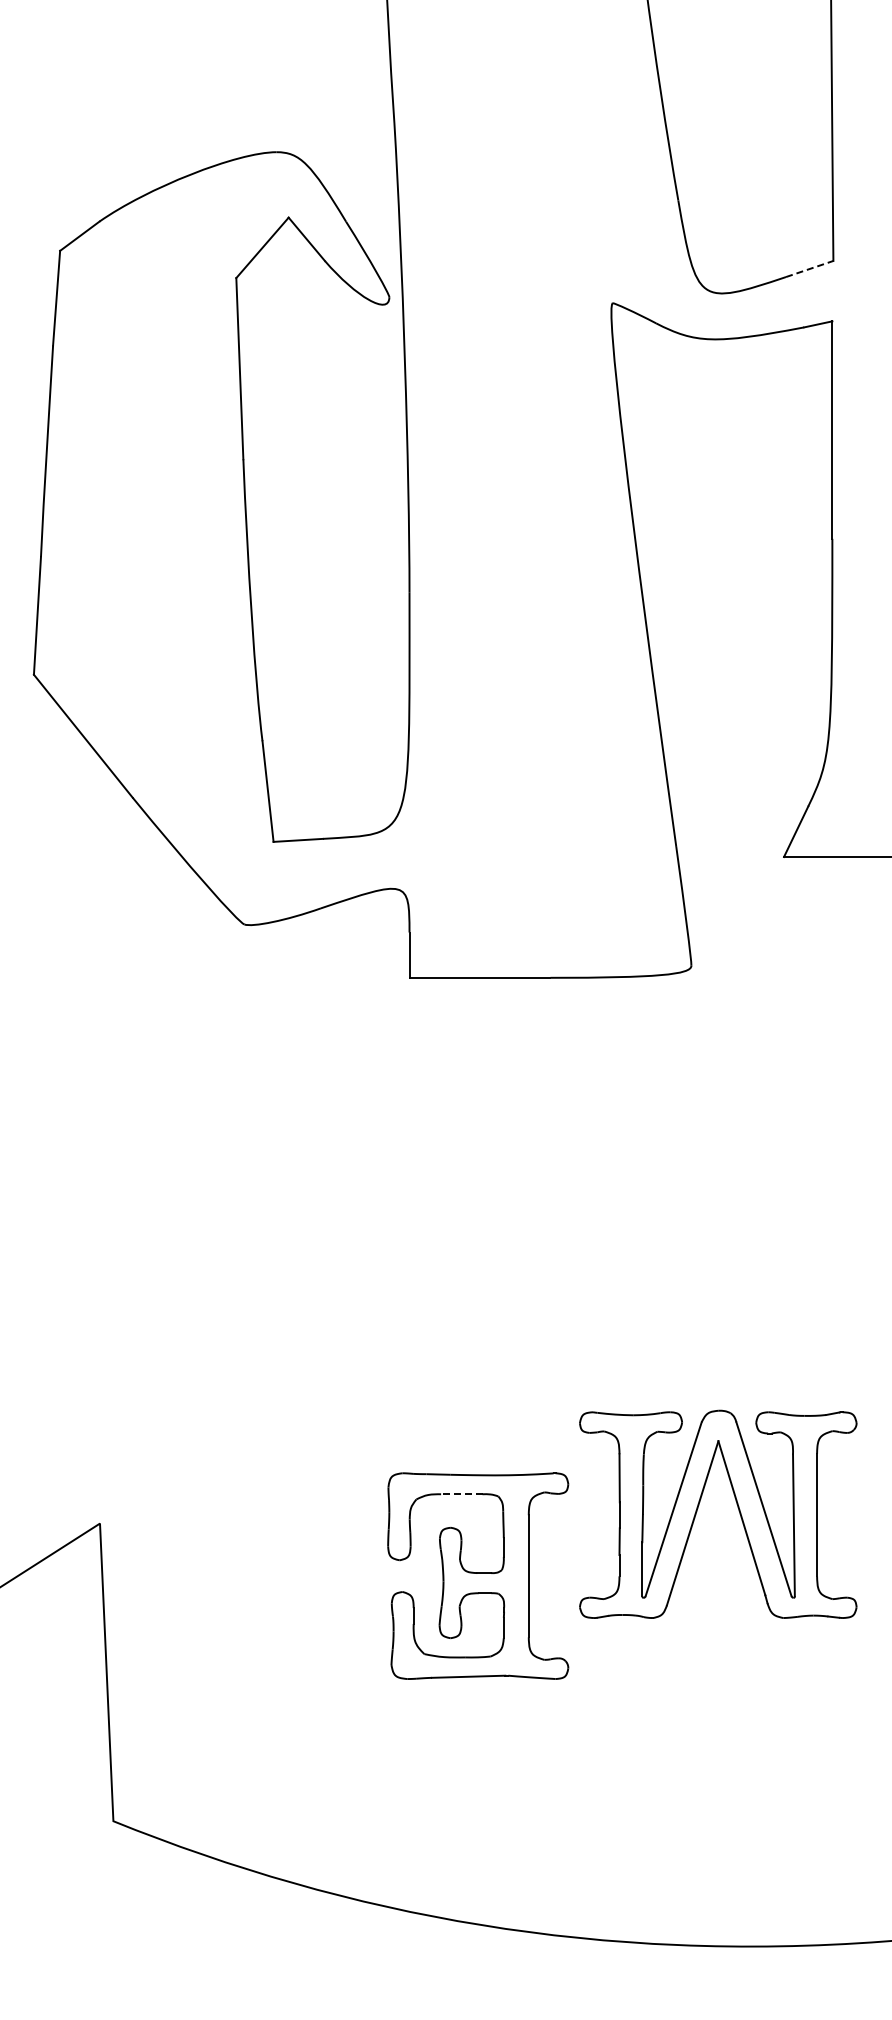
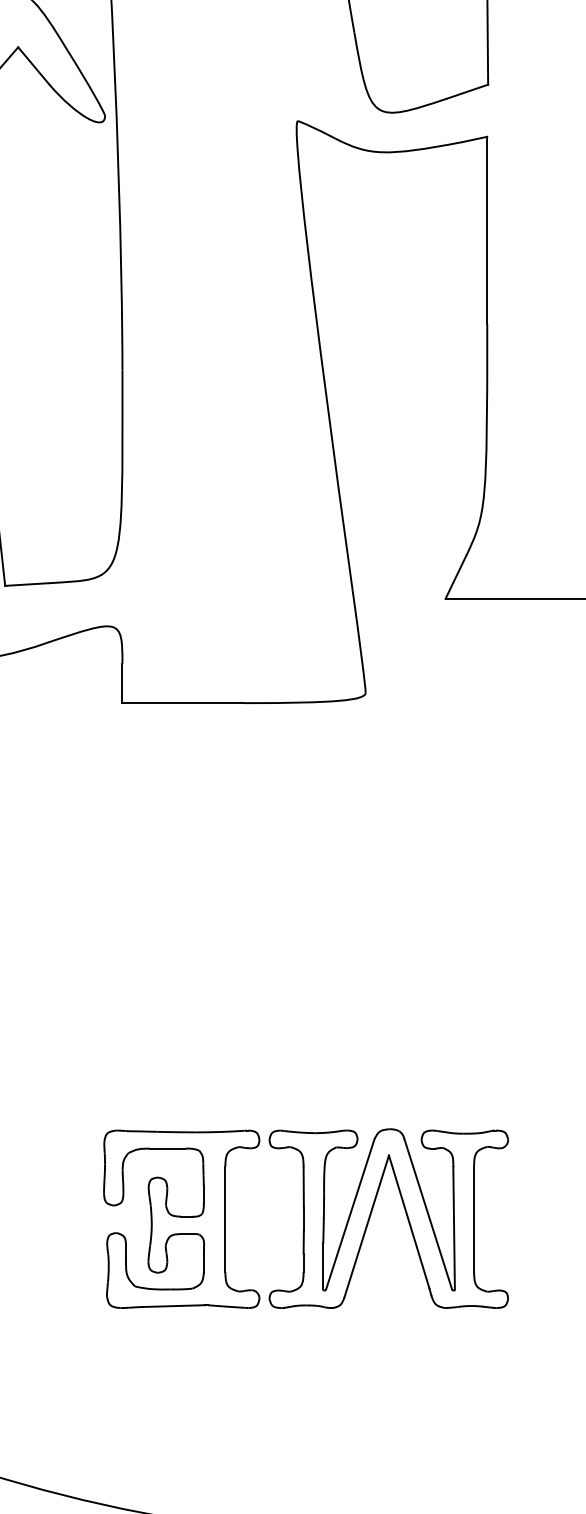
line: (810, 268) -> (468, 91), dashed -> solid
line: (461, 1494) -> (167, 1148), dashed -> solid
part: (737, 1507) -> (405, 1212), moved

